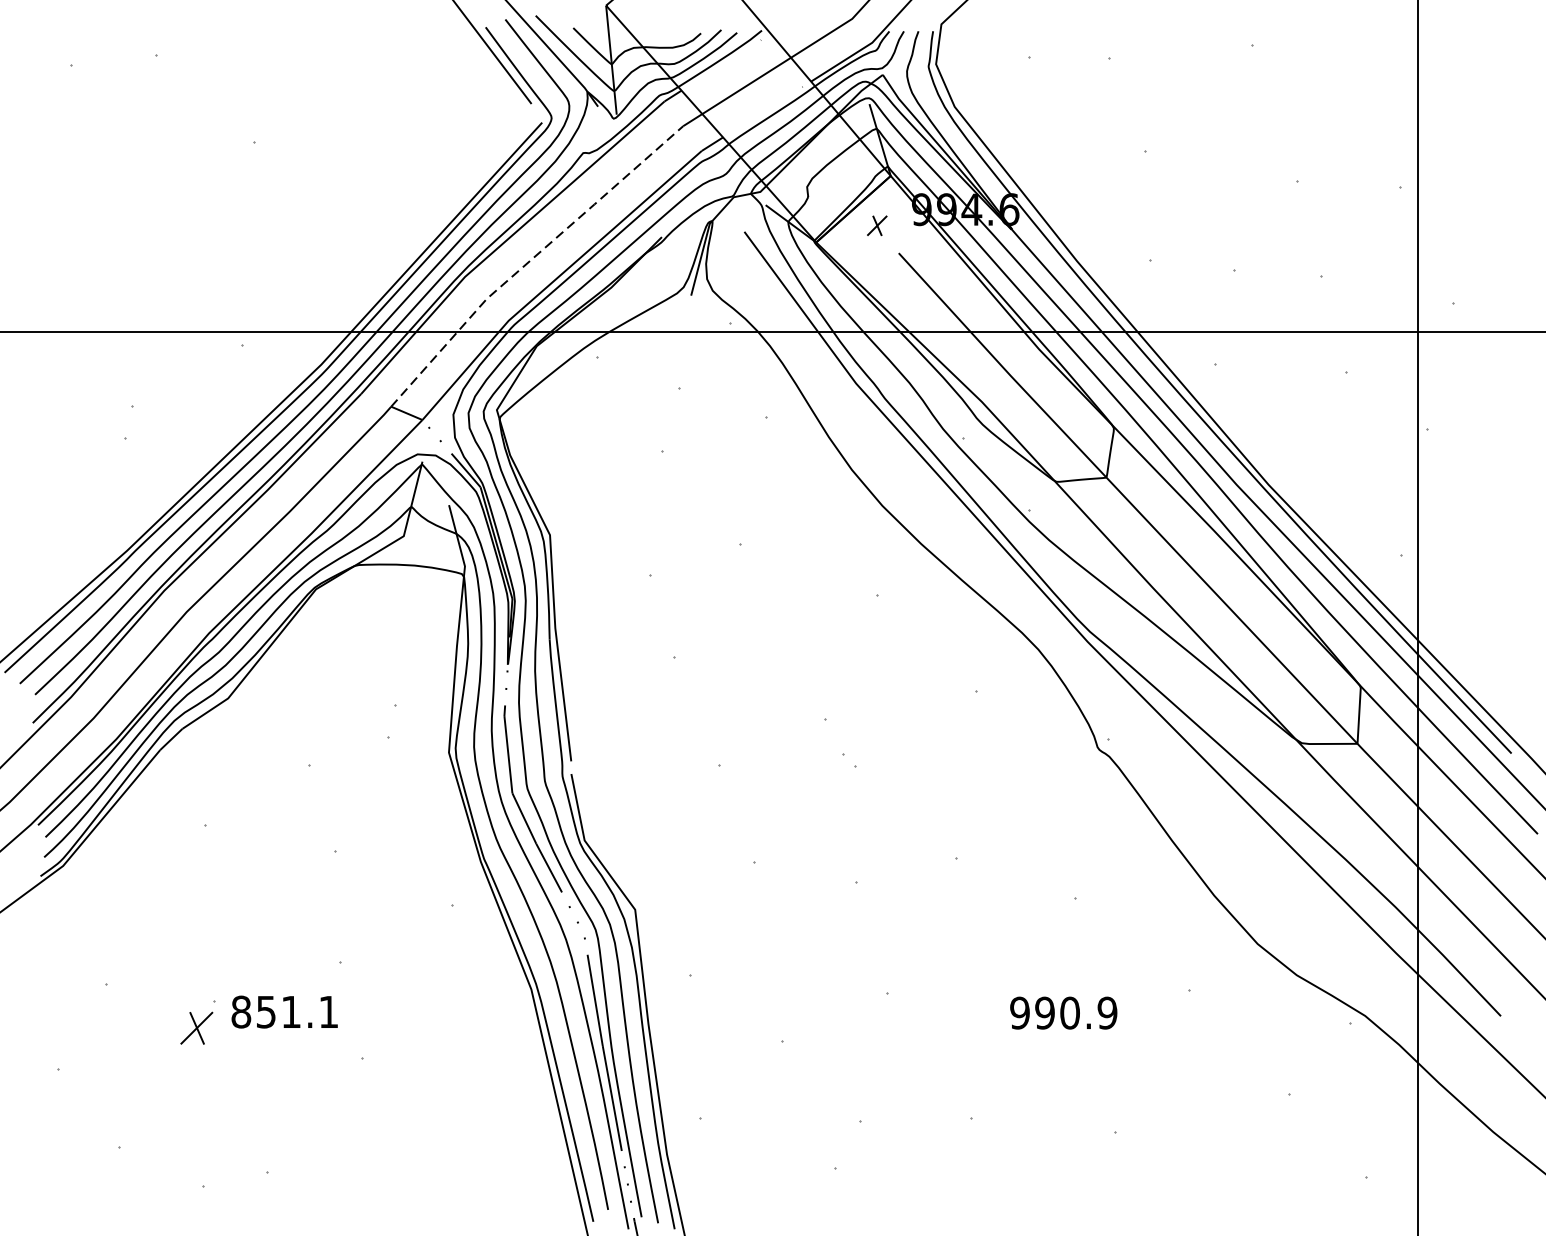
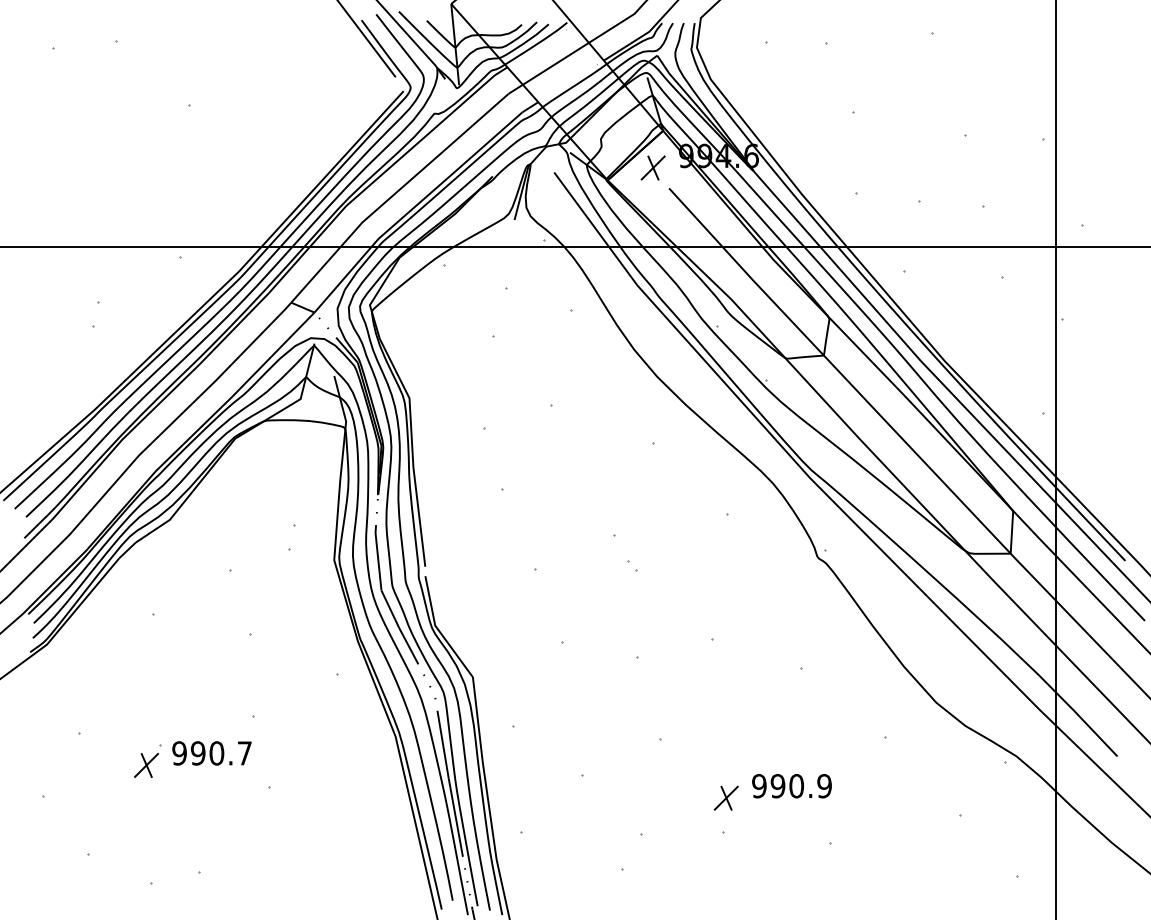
part: (876, 225) -> (652, 167), size x1.67
line: (531, 260) -> (395, 193), dashed -> solid
text: (284, 1012) -> (211, 753), 851.1 -> 990.7
text: (1063, 1013) -> (791, 786), moved
part: (974, 1071) -> (725, 797), added

